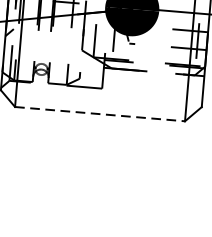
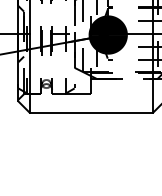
line: (100, 113) -> (91, 112), dashed -> solid

